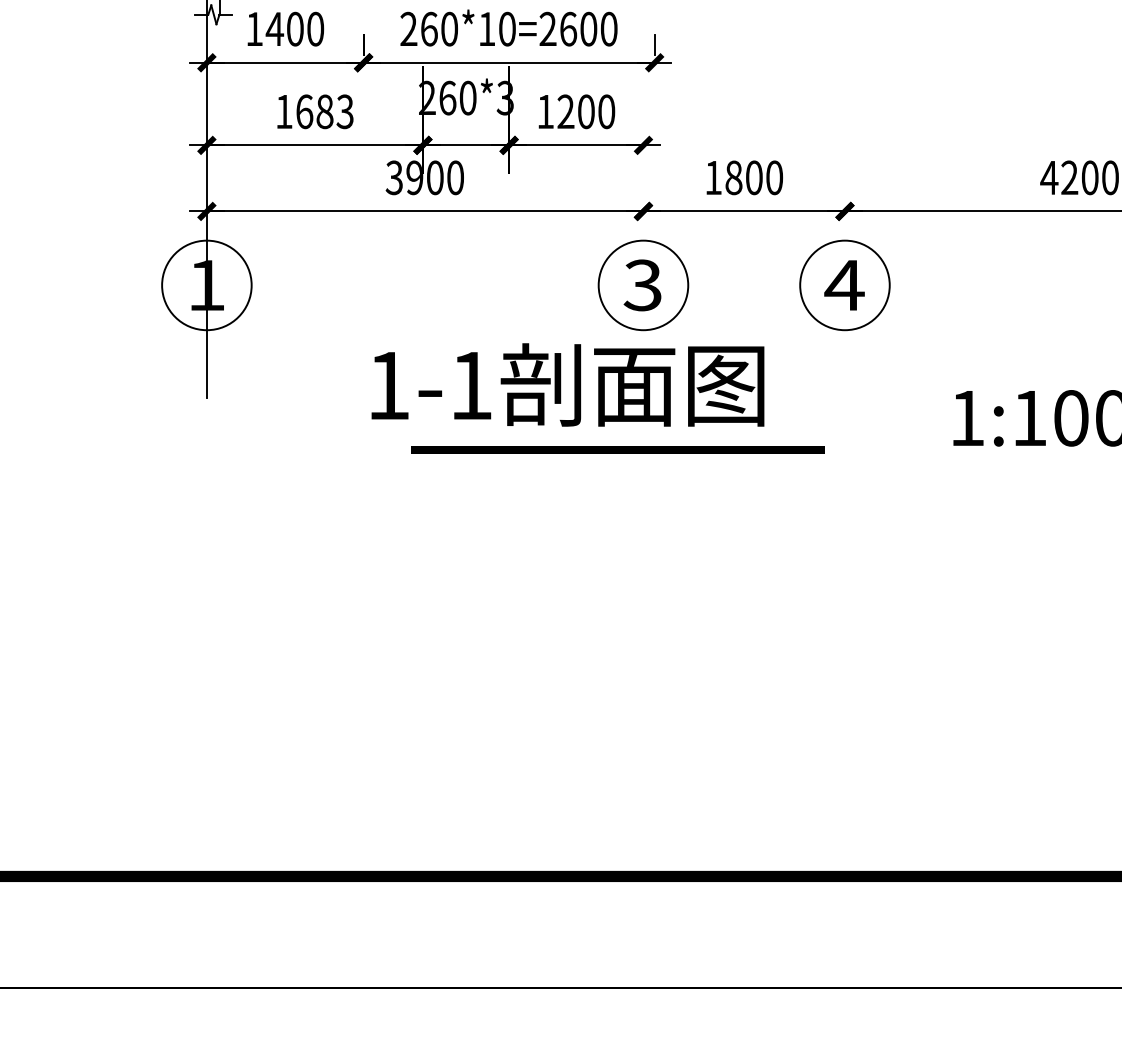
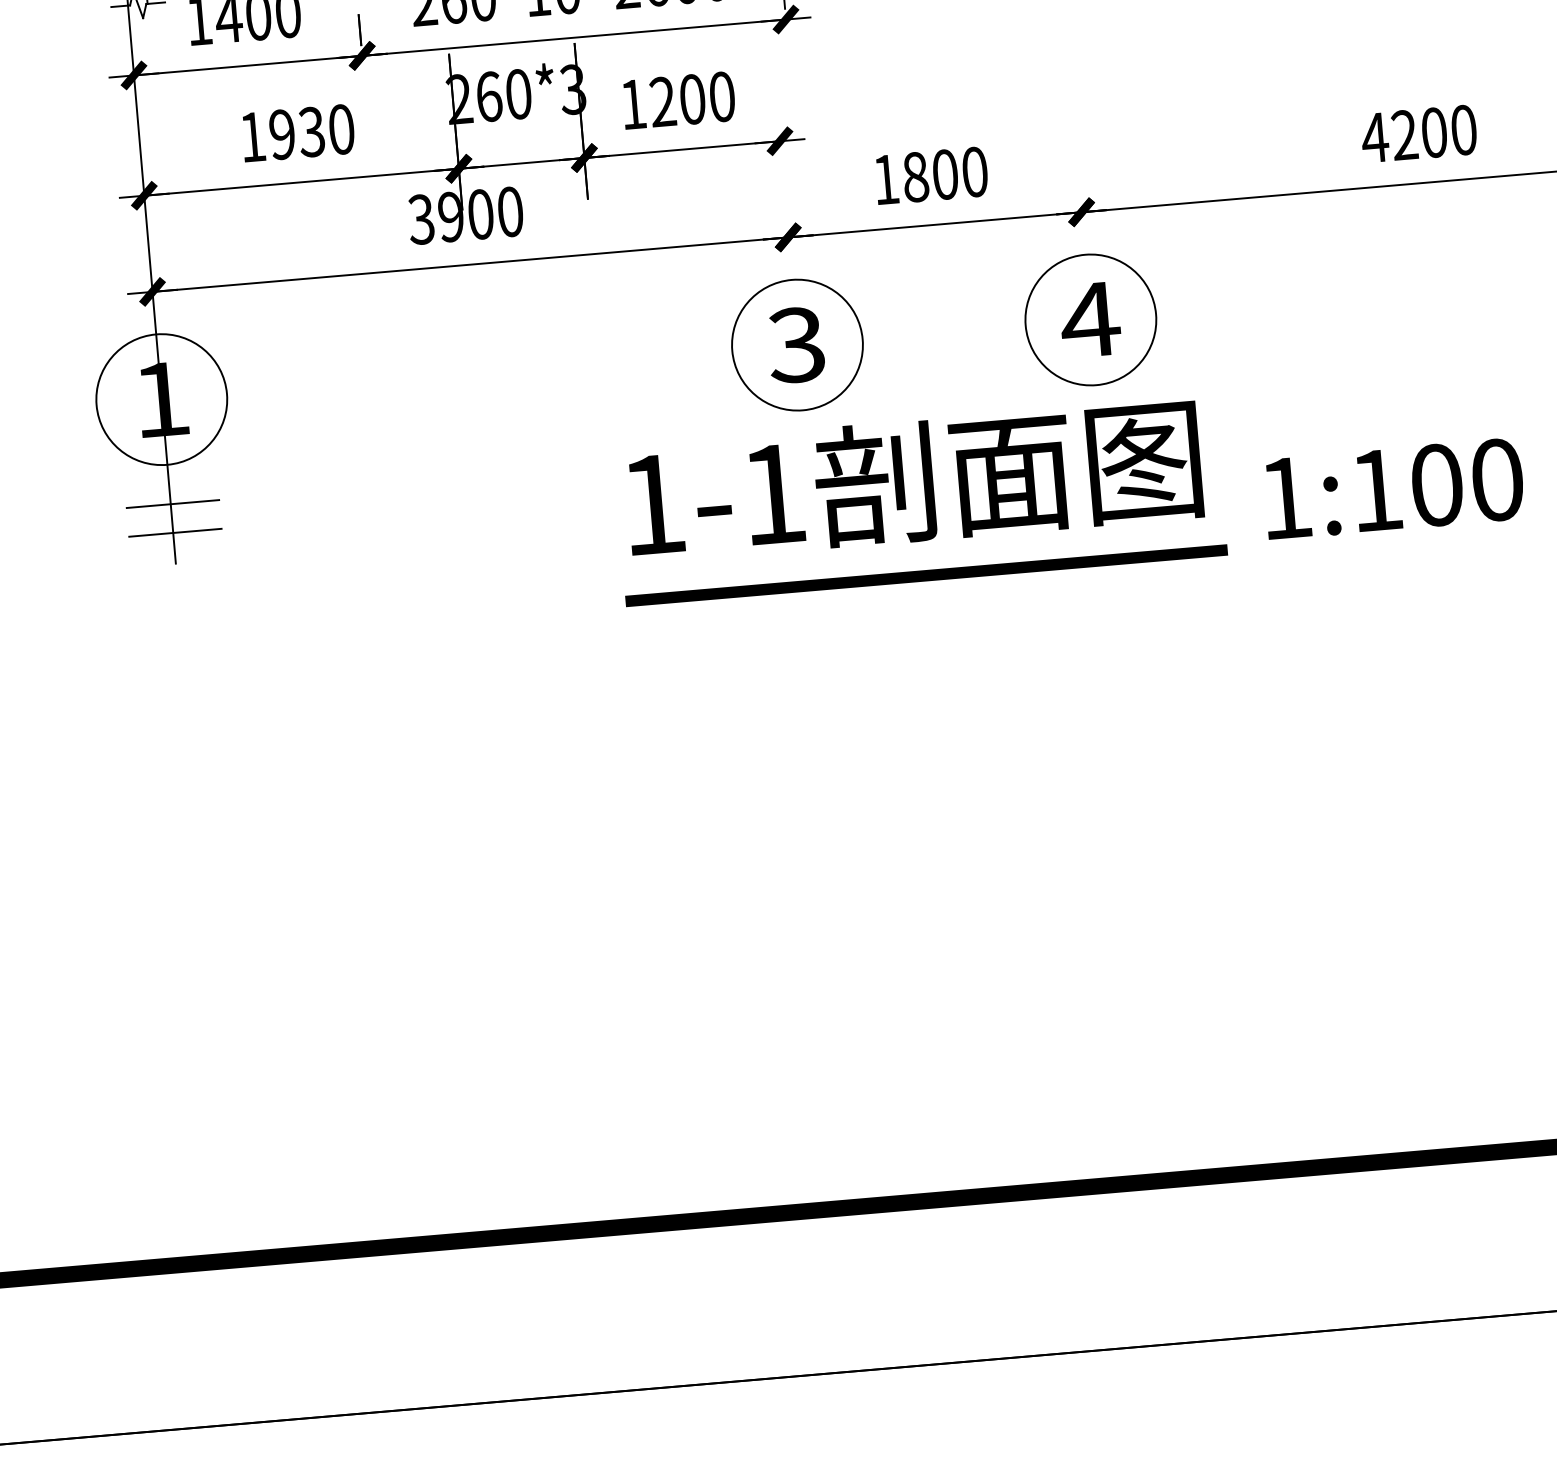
text: (324, 111) -> (311, 131), 1683 -> 1930
line: (208, 357) -> (173, 504), added
line: (208, 377) -> (175, 533), added
text: (567, 384) -> (913, 480), moved
line: (617, 449) -> (925, 574), moved

